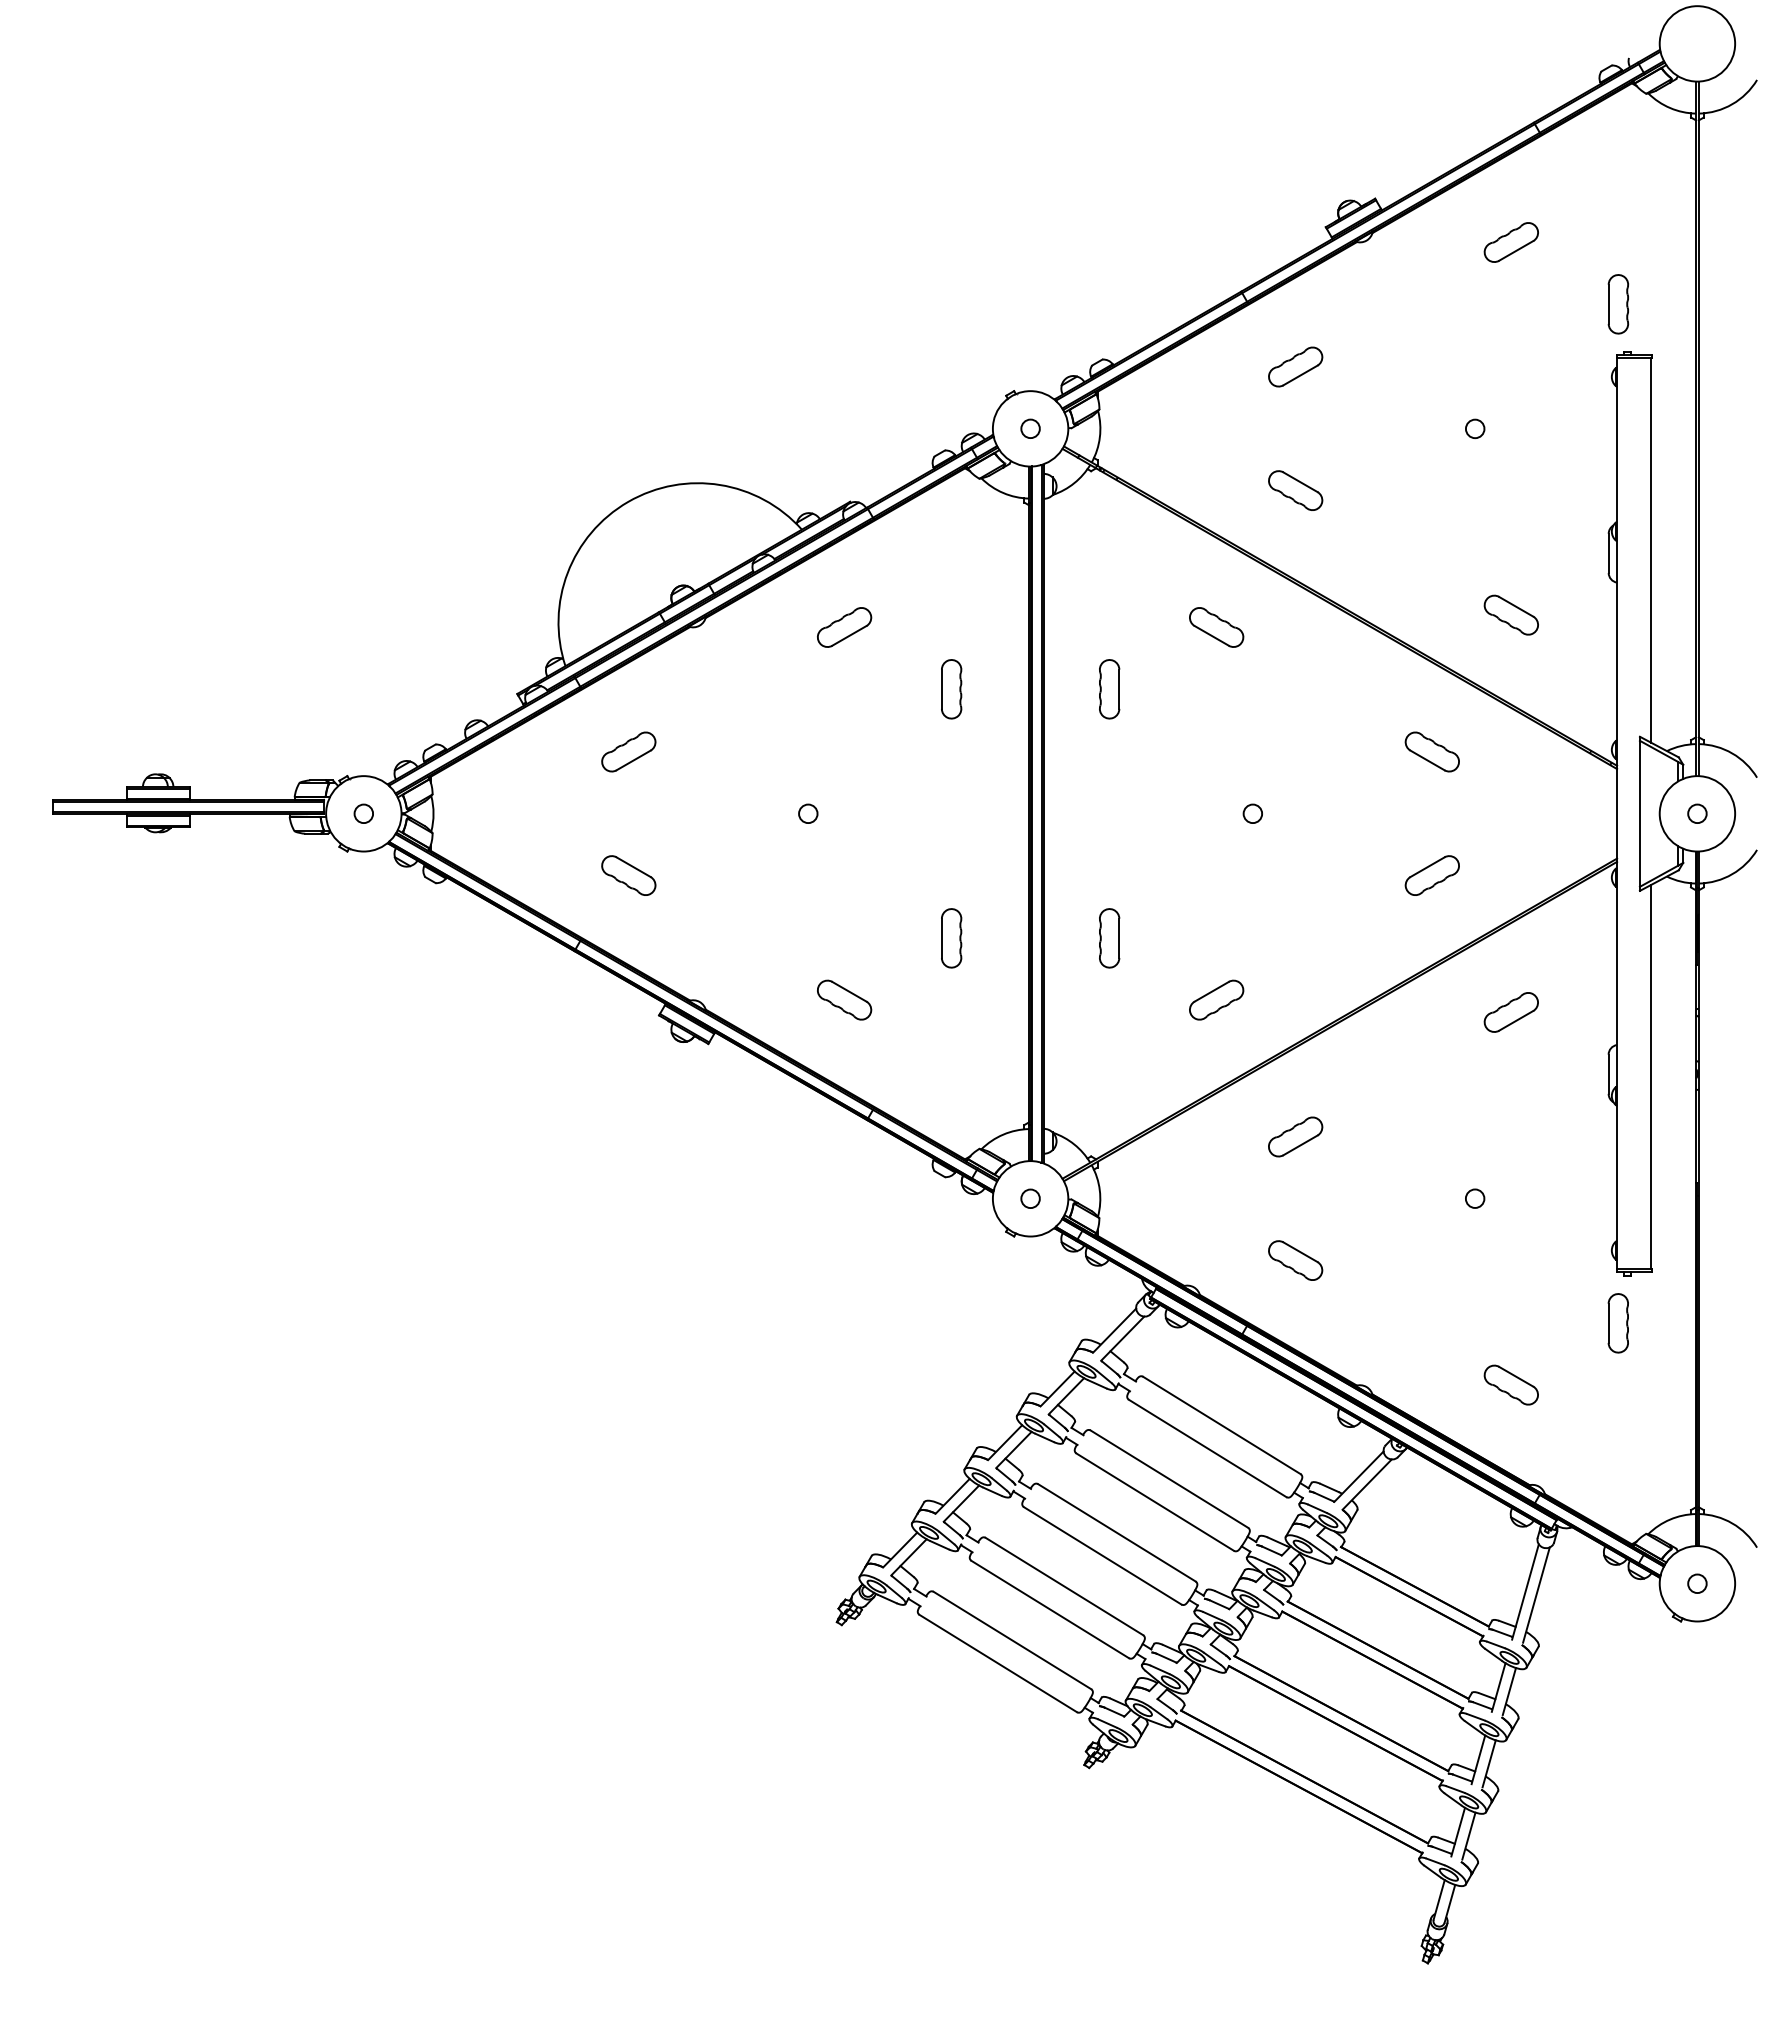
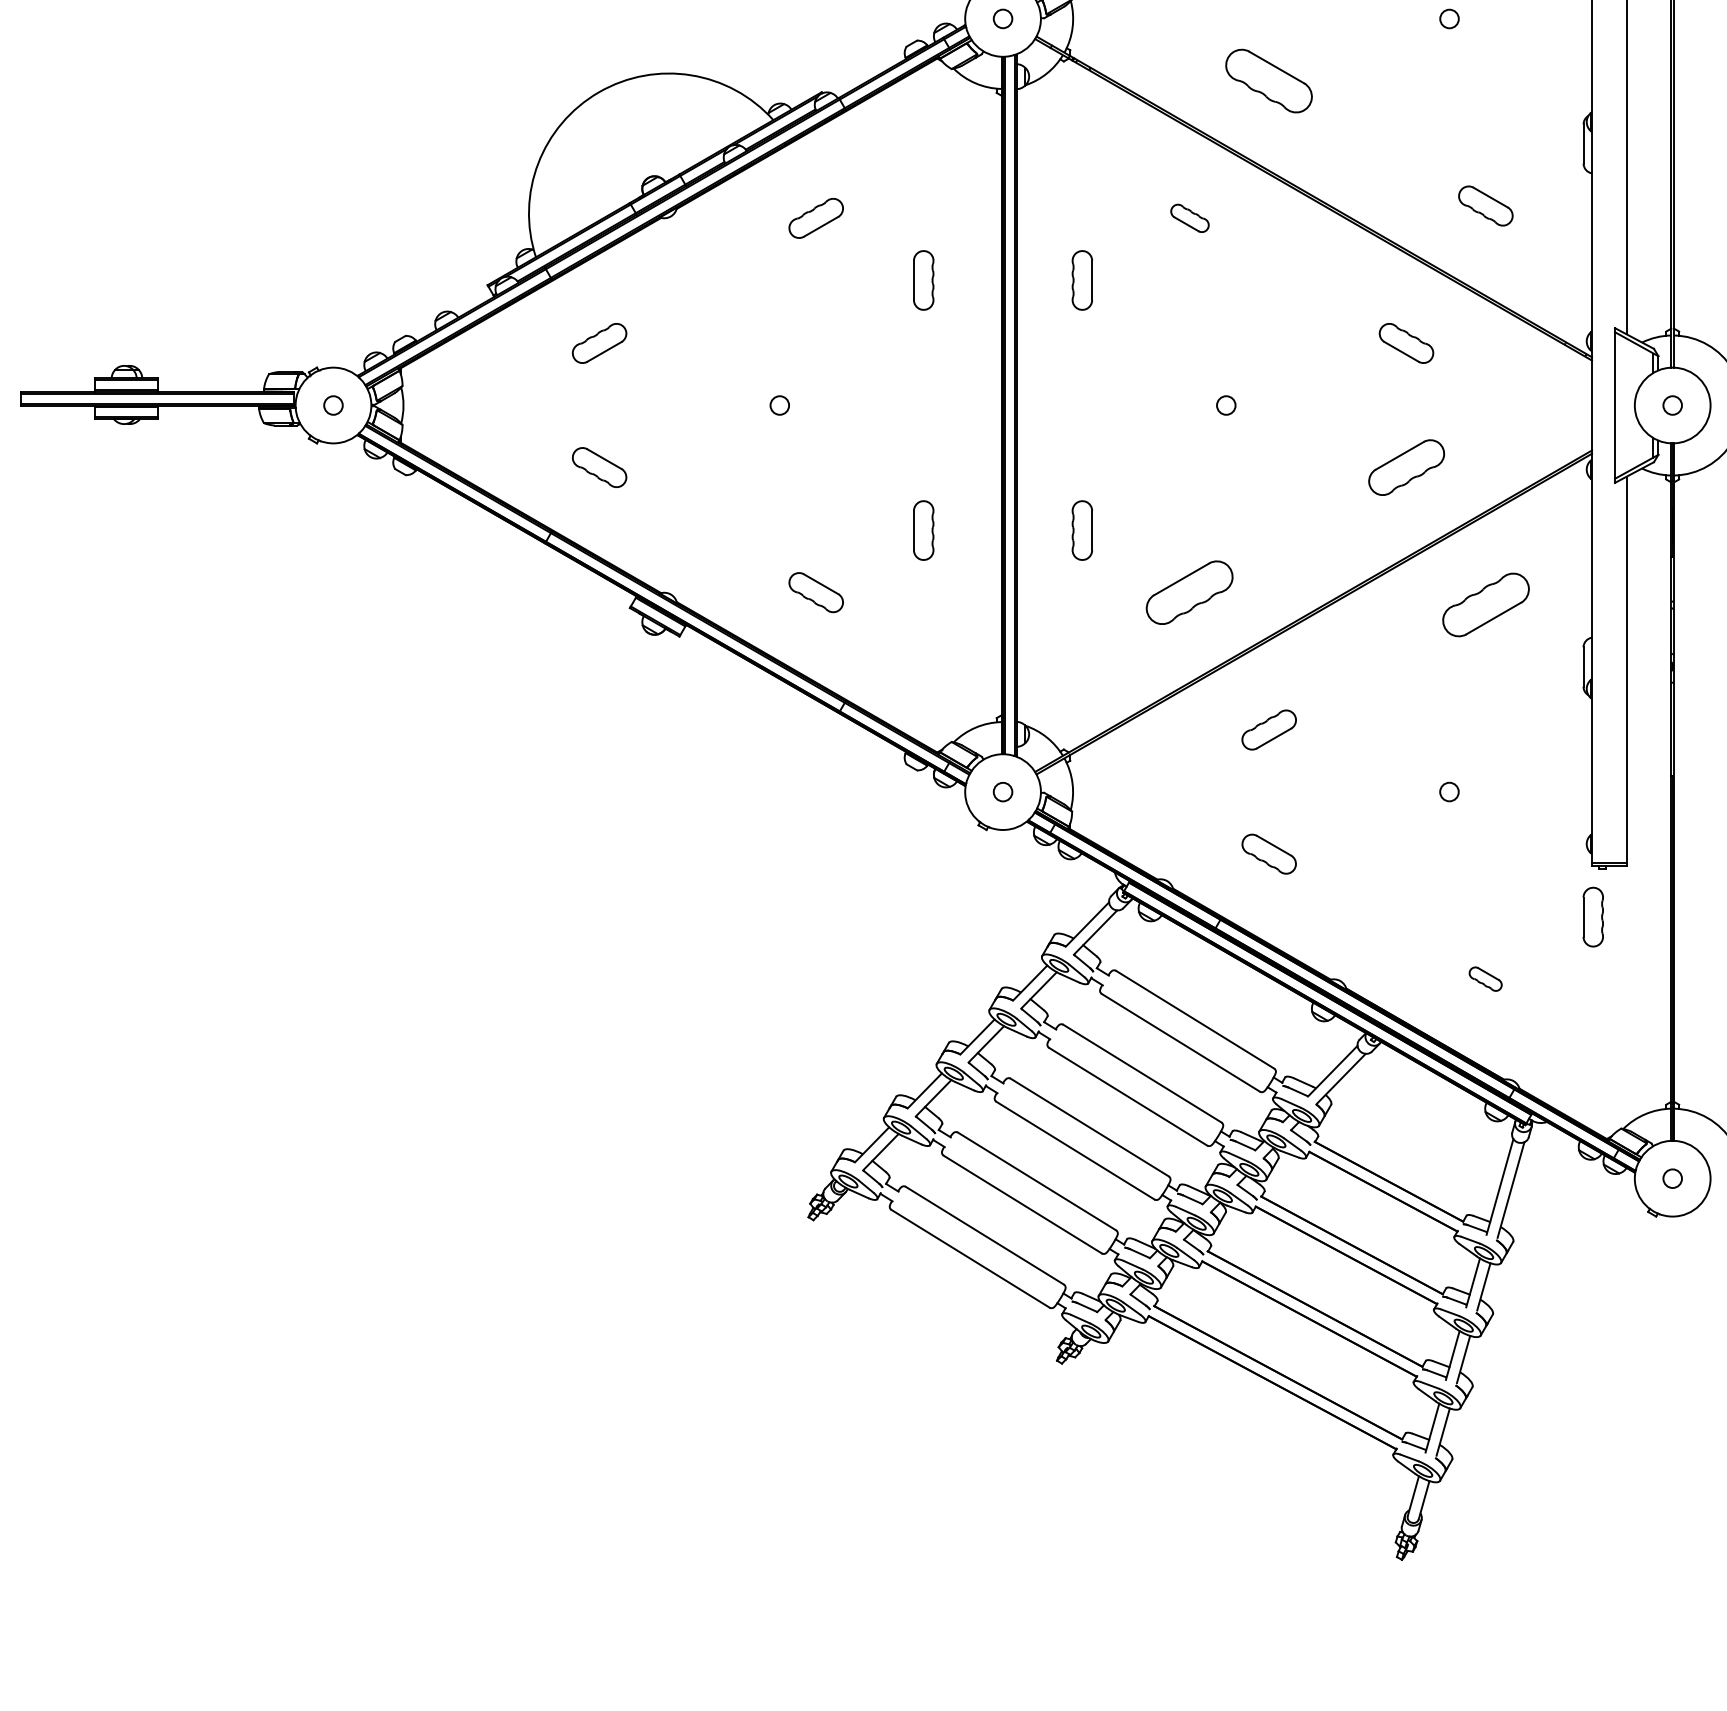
part: (1295, 490) -> (1269, 80), size x1.6
part: (1216, 627) -> (1189, 218), size x0.7
part: (1431, 875) -> (1405, 467), size x1.4
part: (1216, 999) -> (1189, 591), size x1.6
part: (1510, 1012) -> (1484, 605), size x1.6
part: (1510, 1384) -> (1484, 978), size x0.6

